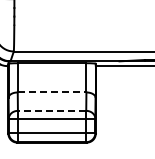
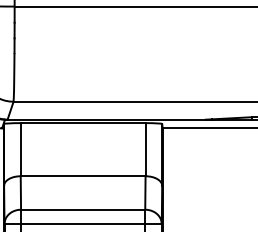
line: (52, 92) -> (83, 176), dashed -> solid
line: (51, 110) -> (82, 209), dashed -> solid

